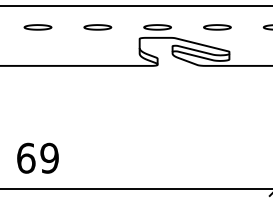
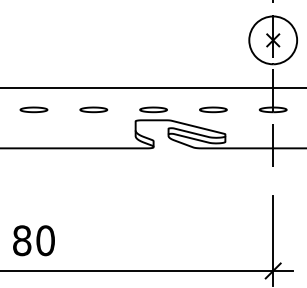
text: (37, 158) -> (33, 240), 69 -> 80

